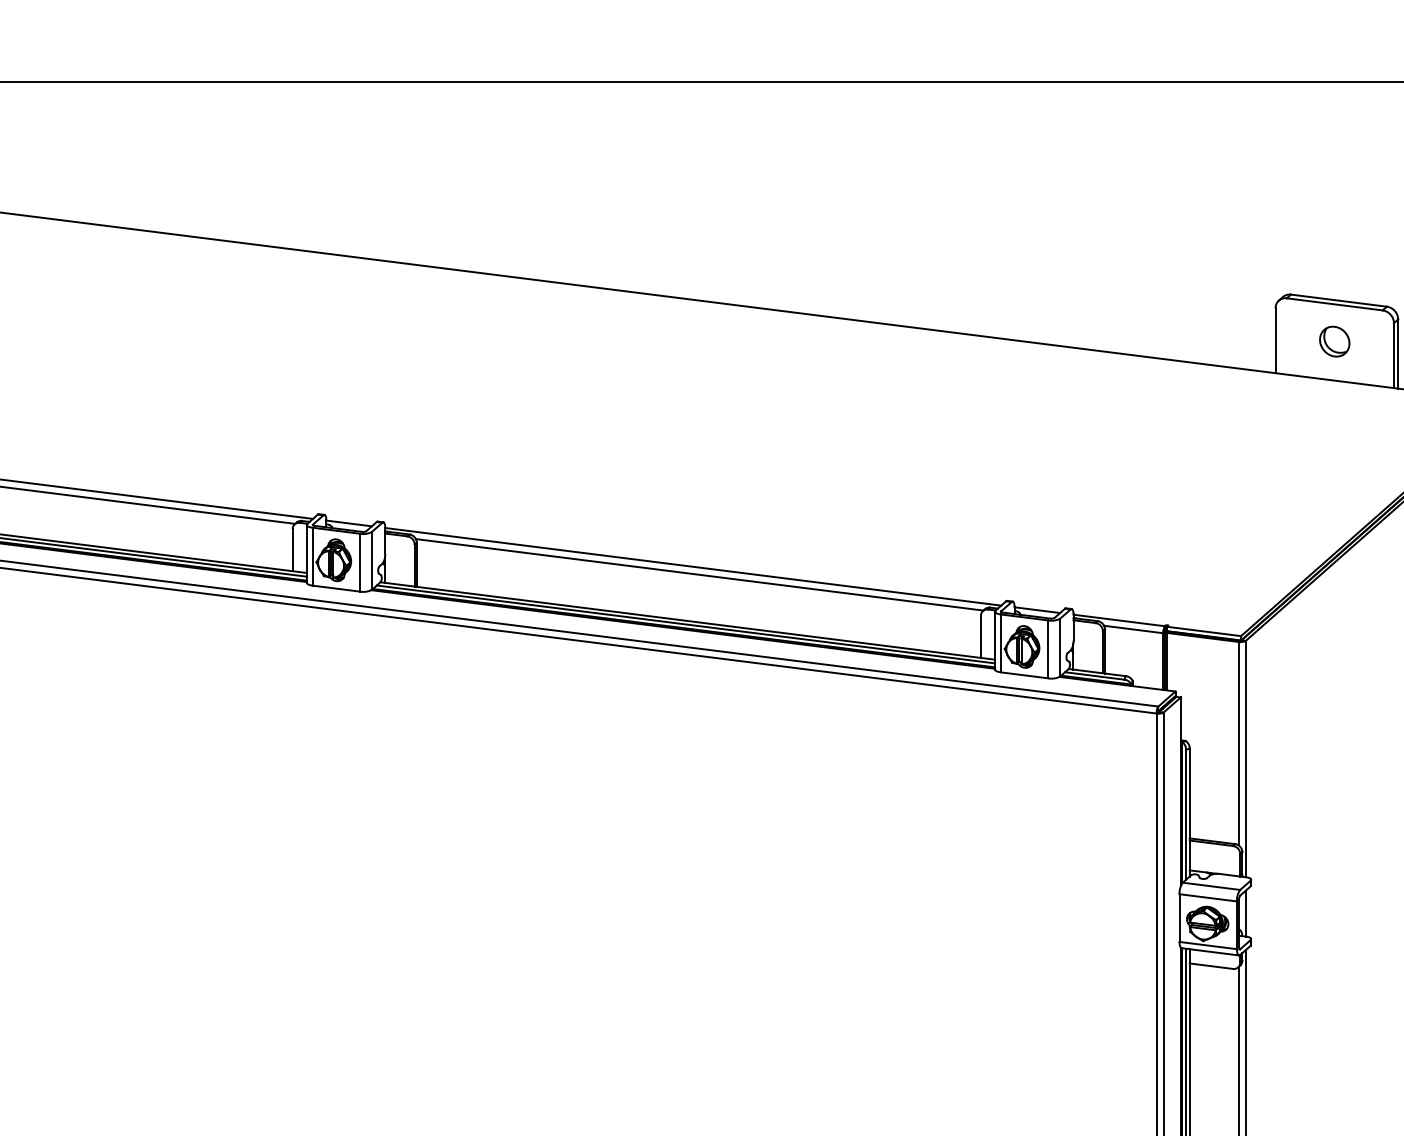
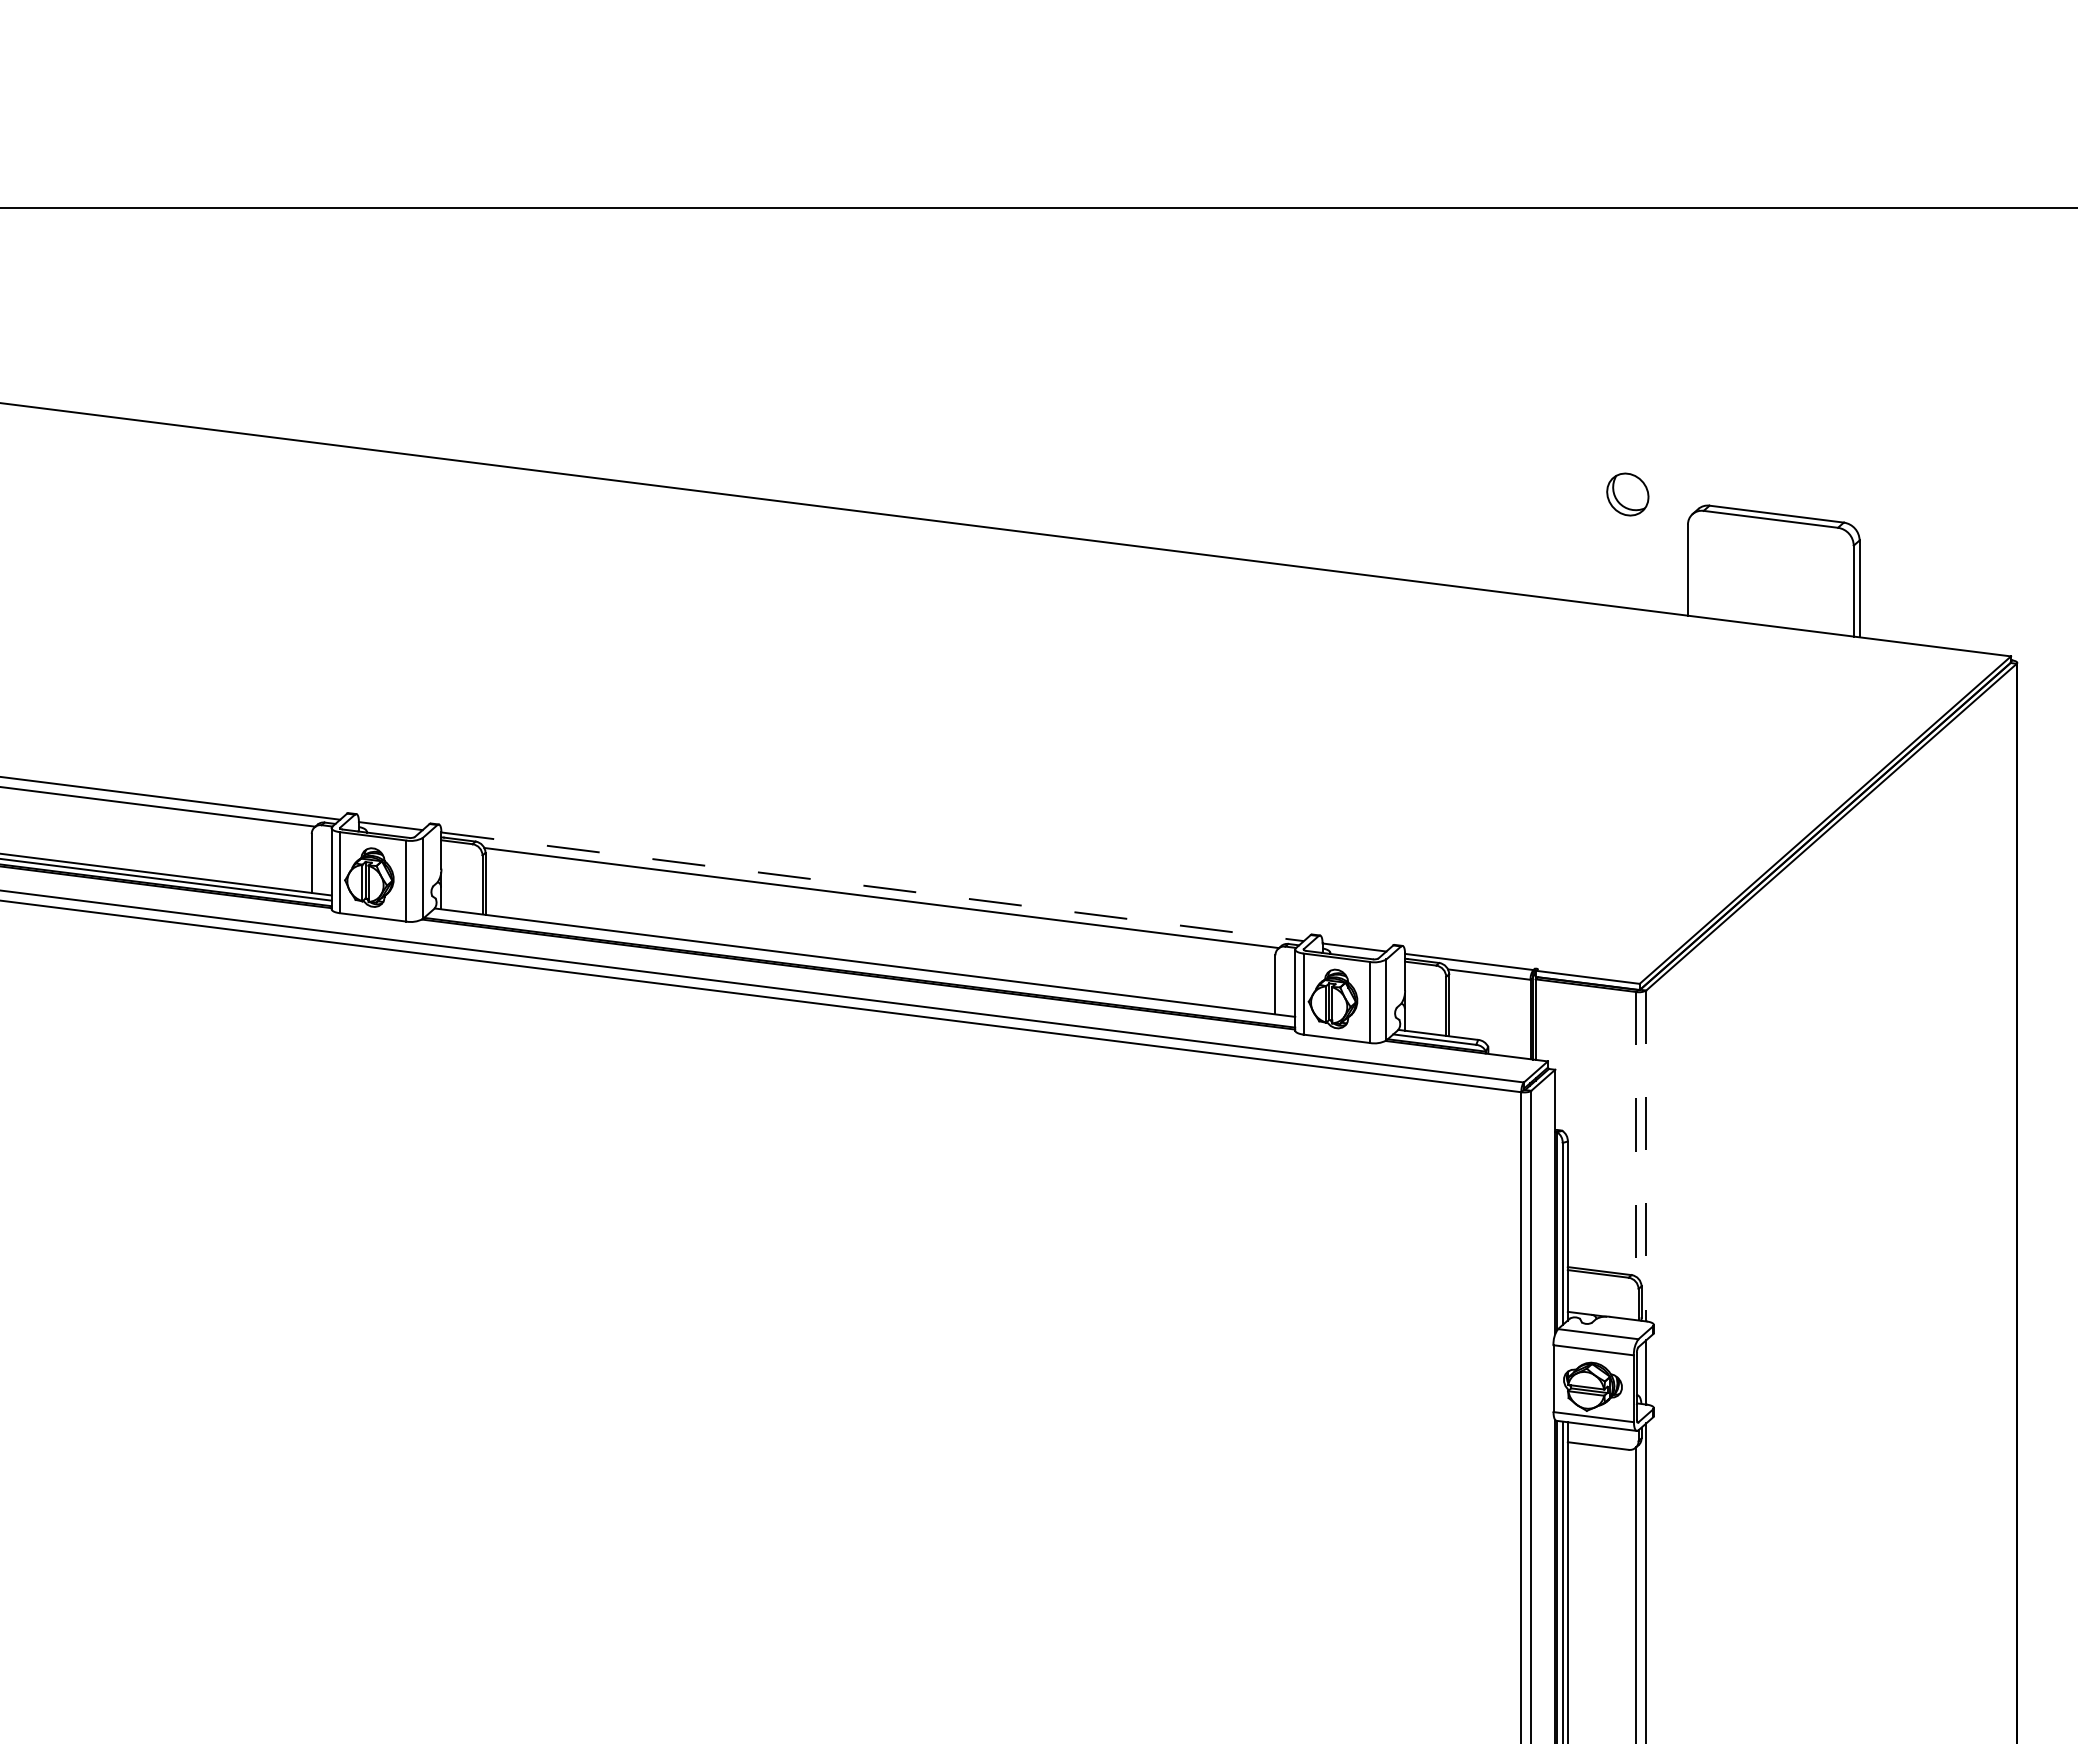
part: (1334, 341) -> (1627, 494), moved
line: (693, 566) -> (872, 886), solid -> dashed
line: (686, 624) -> (862, 967), removed
line: (1238, 743) -> (1636, 1134), solid -> dashed
line: (1245, 759) -> (1646, 1156), solid -> dashed

